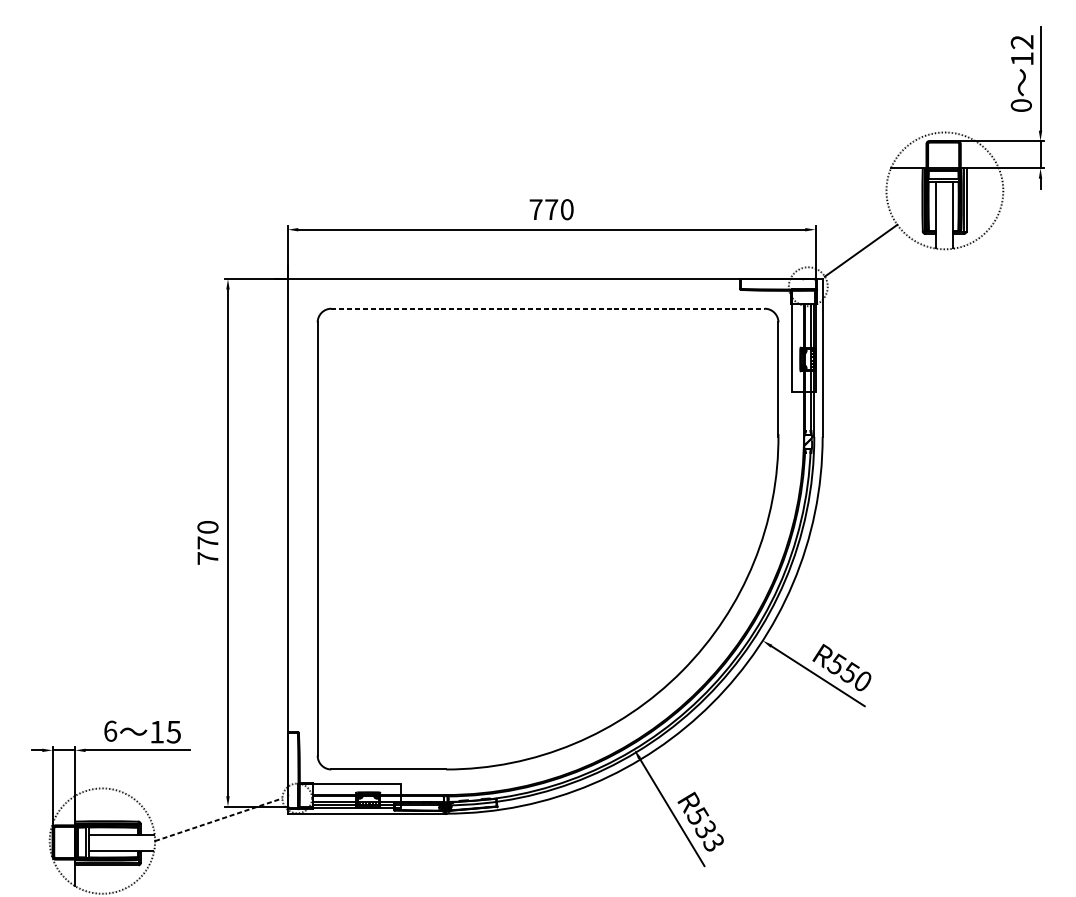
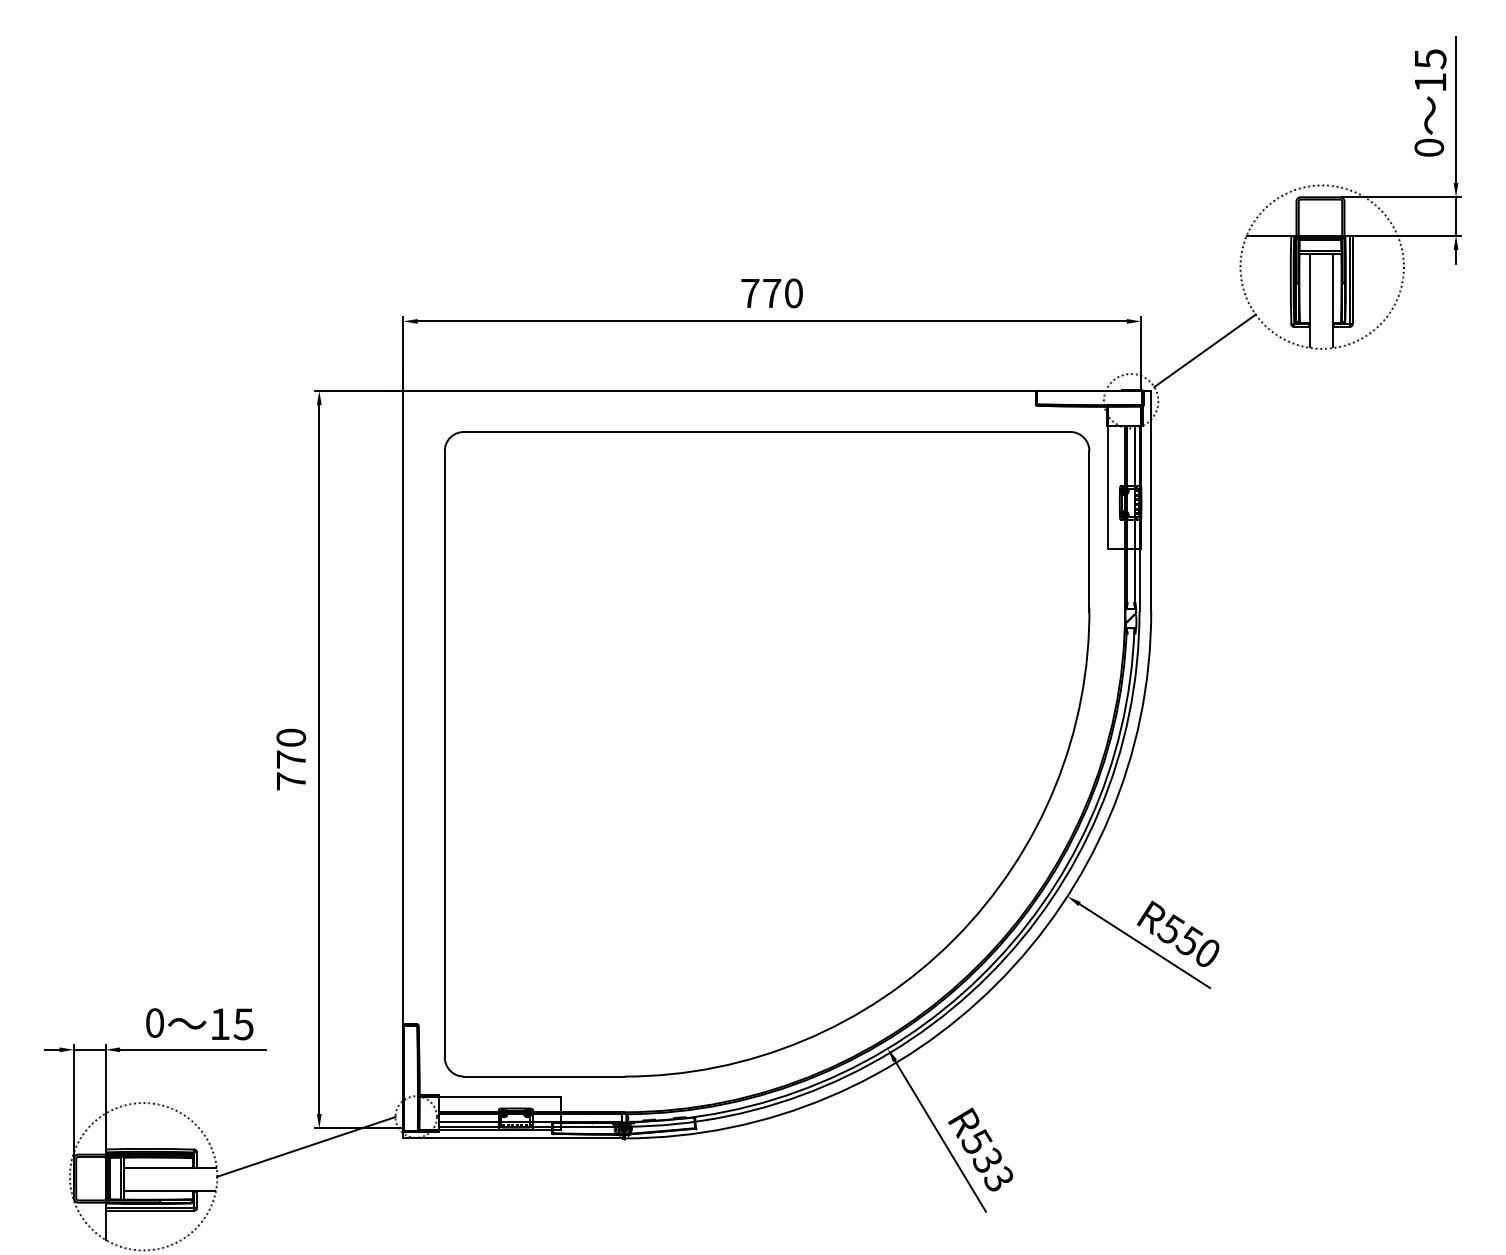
text: (1022, 42) -> (1430, 59), 12 -> 15
line: (548, 308) -> (767, 431), dashed -> solid
text: (110, 730) -> (155, 1022), 6 -> 0
line: (218, 819) -> (306, 1146), dashed -> solid

